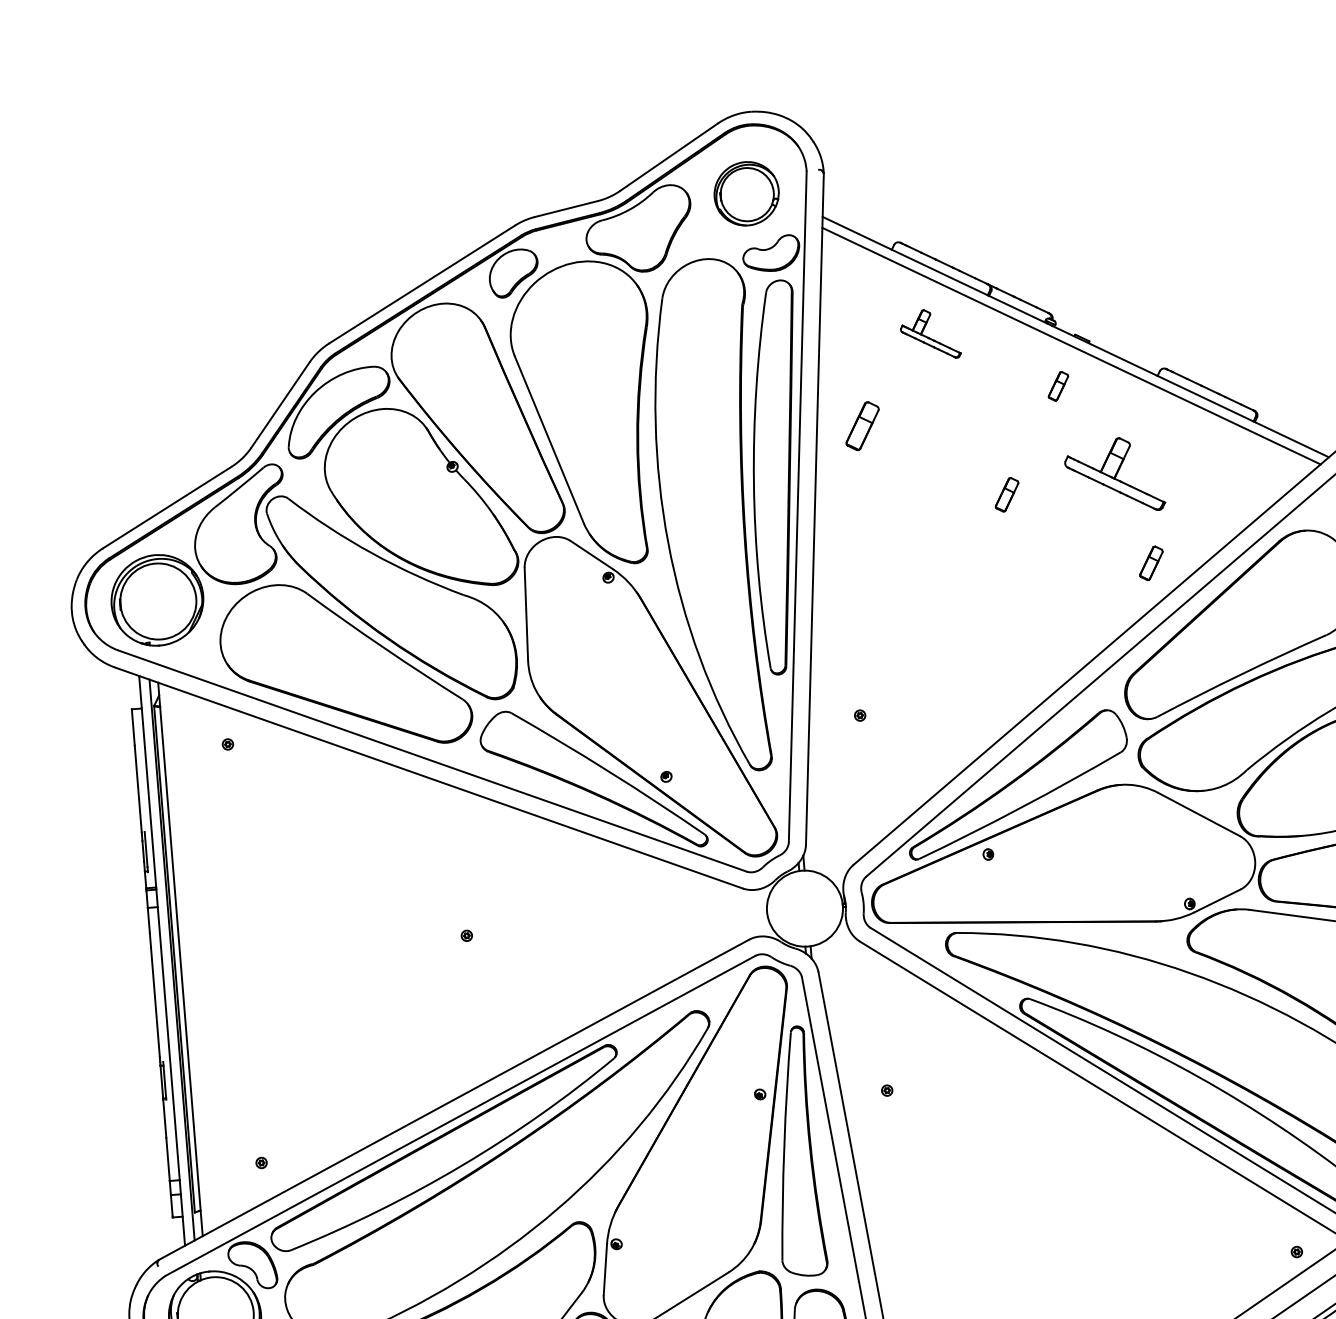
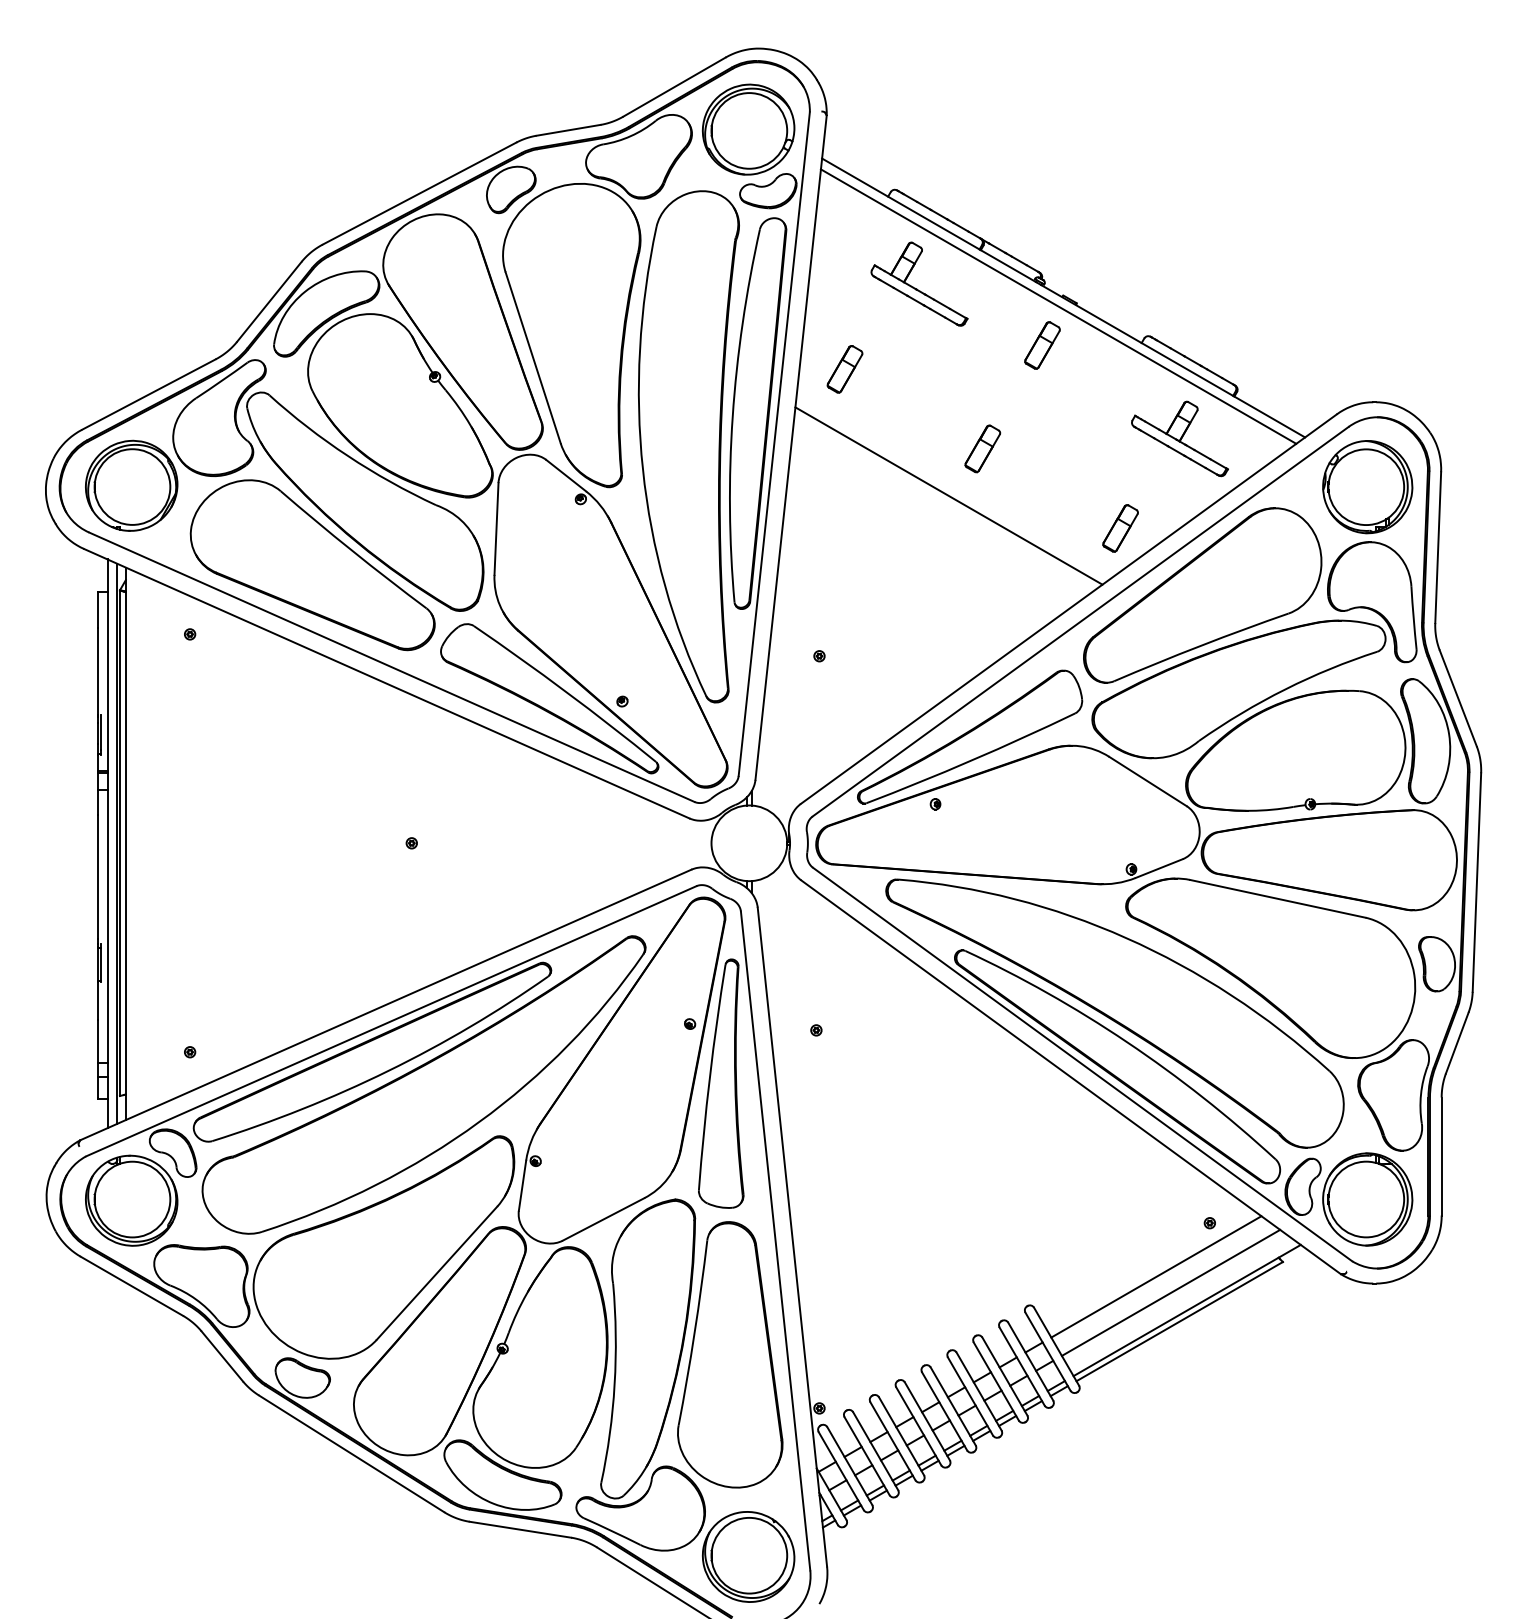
part: (746, 193) -> (748, 129), size x1.43
part: (930, 334) -> (919, 283), size x1.67
part: (1058, 386) -> (1042, 345), size x1.67
part: (1114, 475) -> (1179, 438), moved
part: (1006, 494) -> (982, 448), size x1.43
line: (976, 544) -> (948, 495), added
part: (1151, 563) -> (1120, 528), size x1.43

